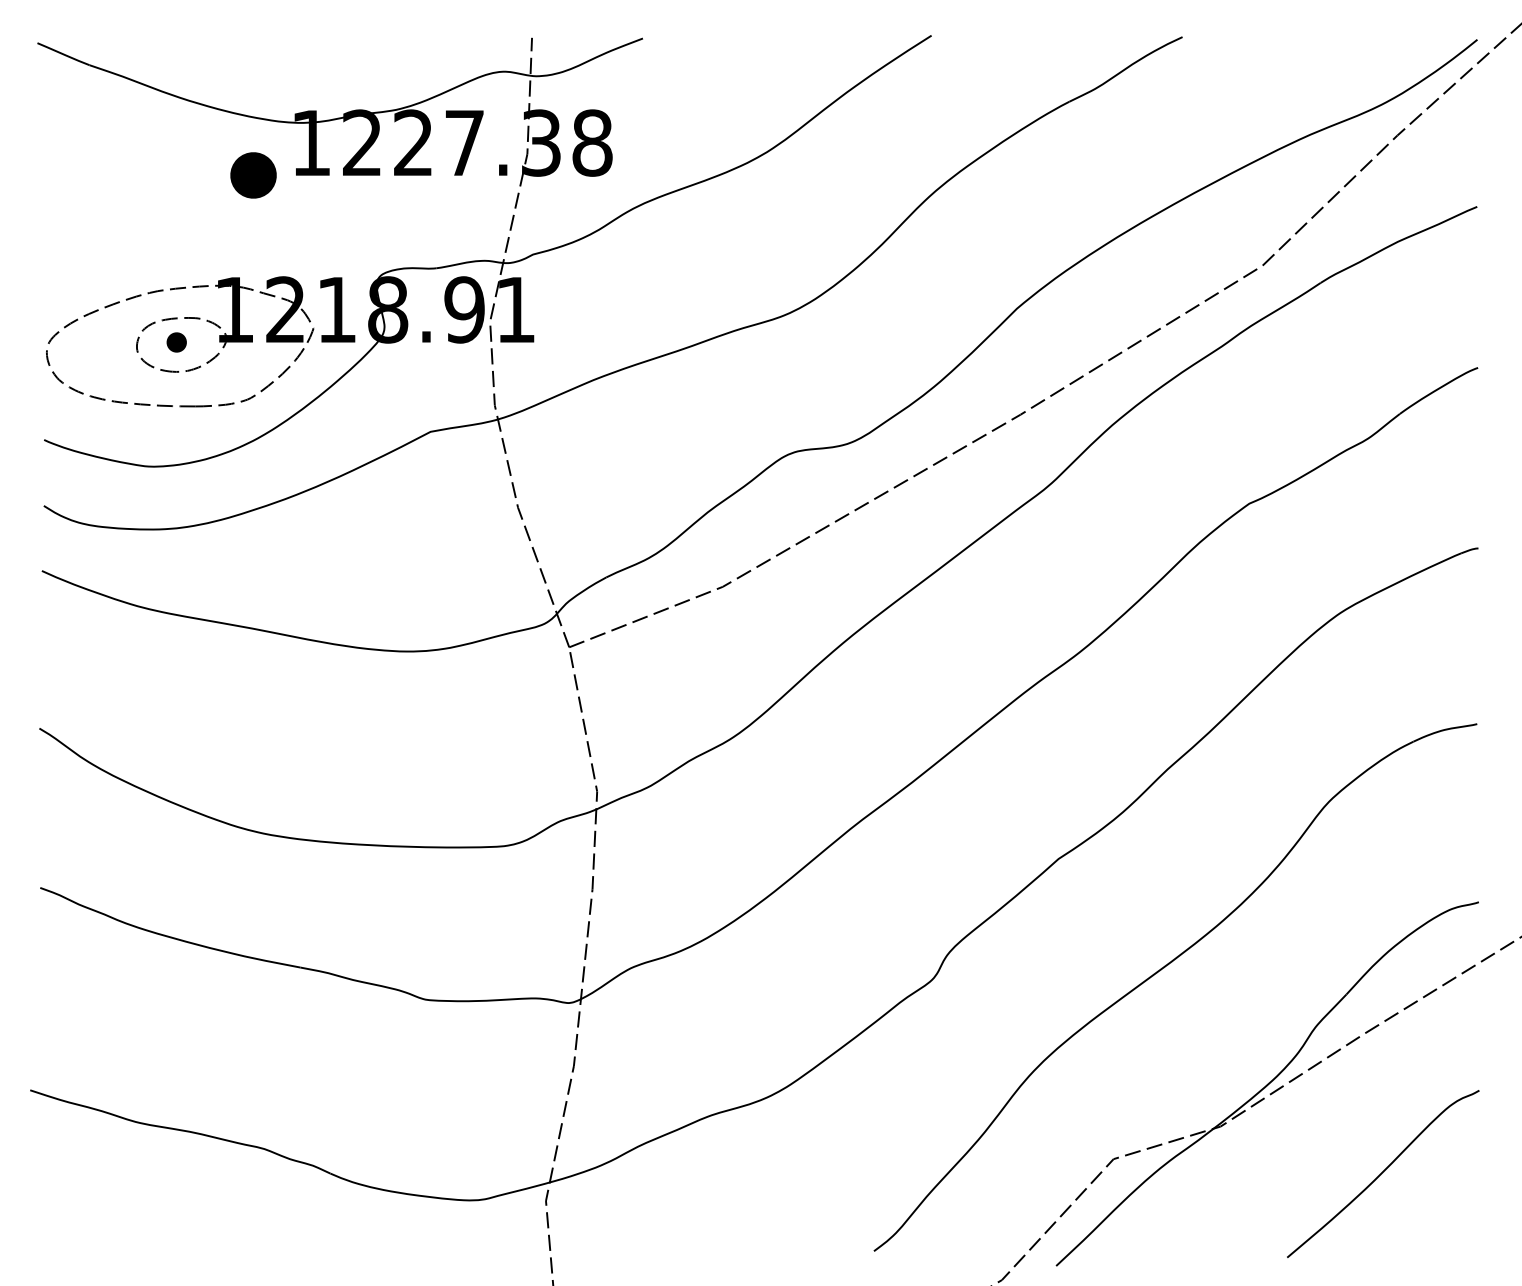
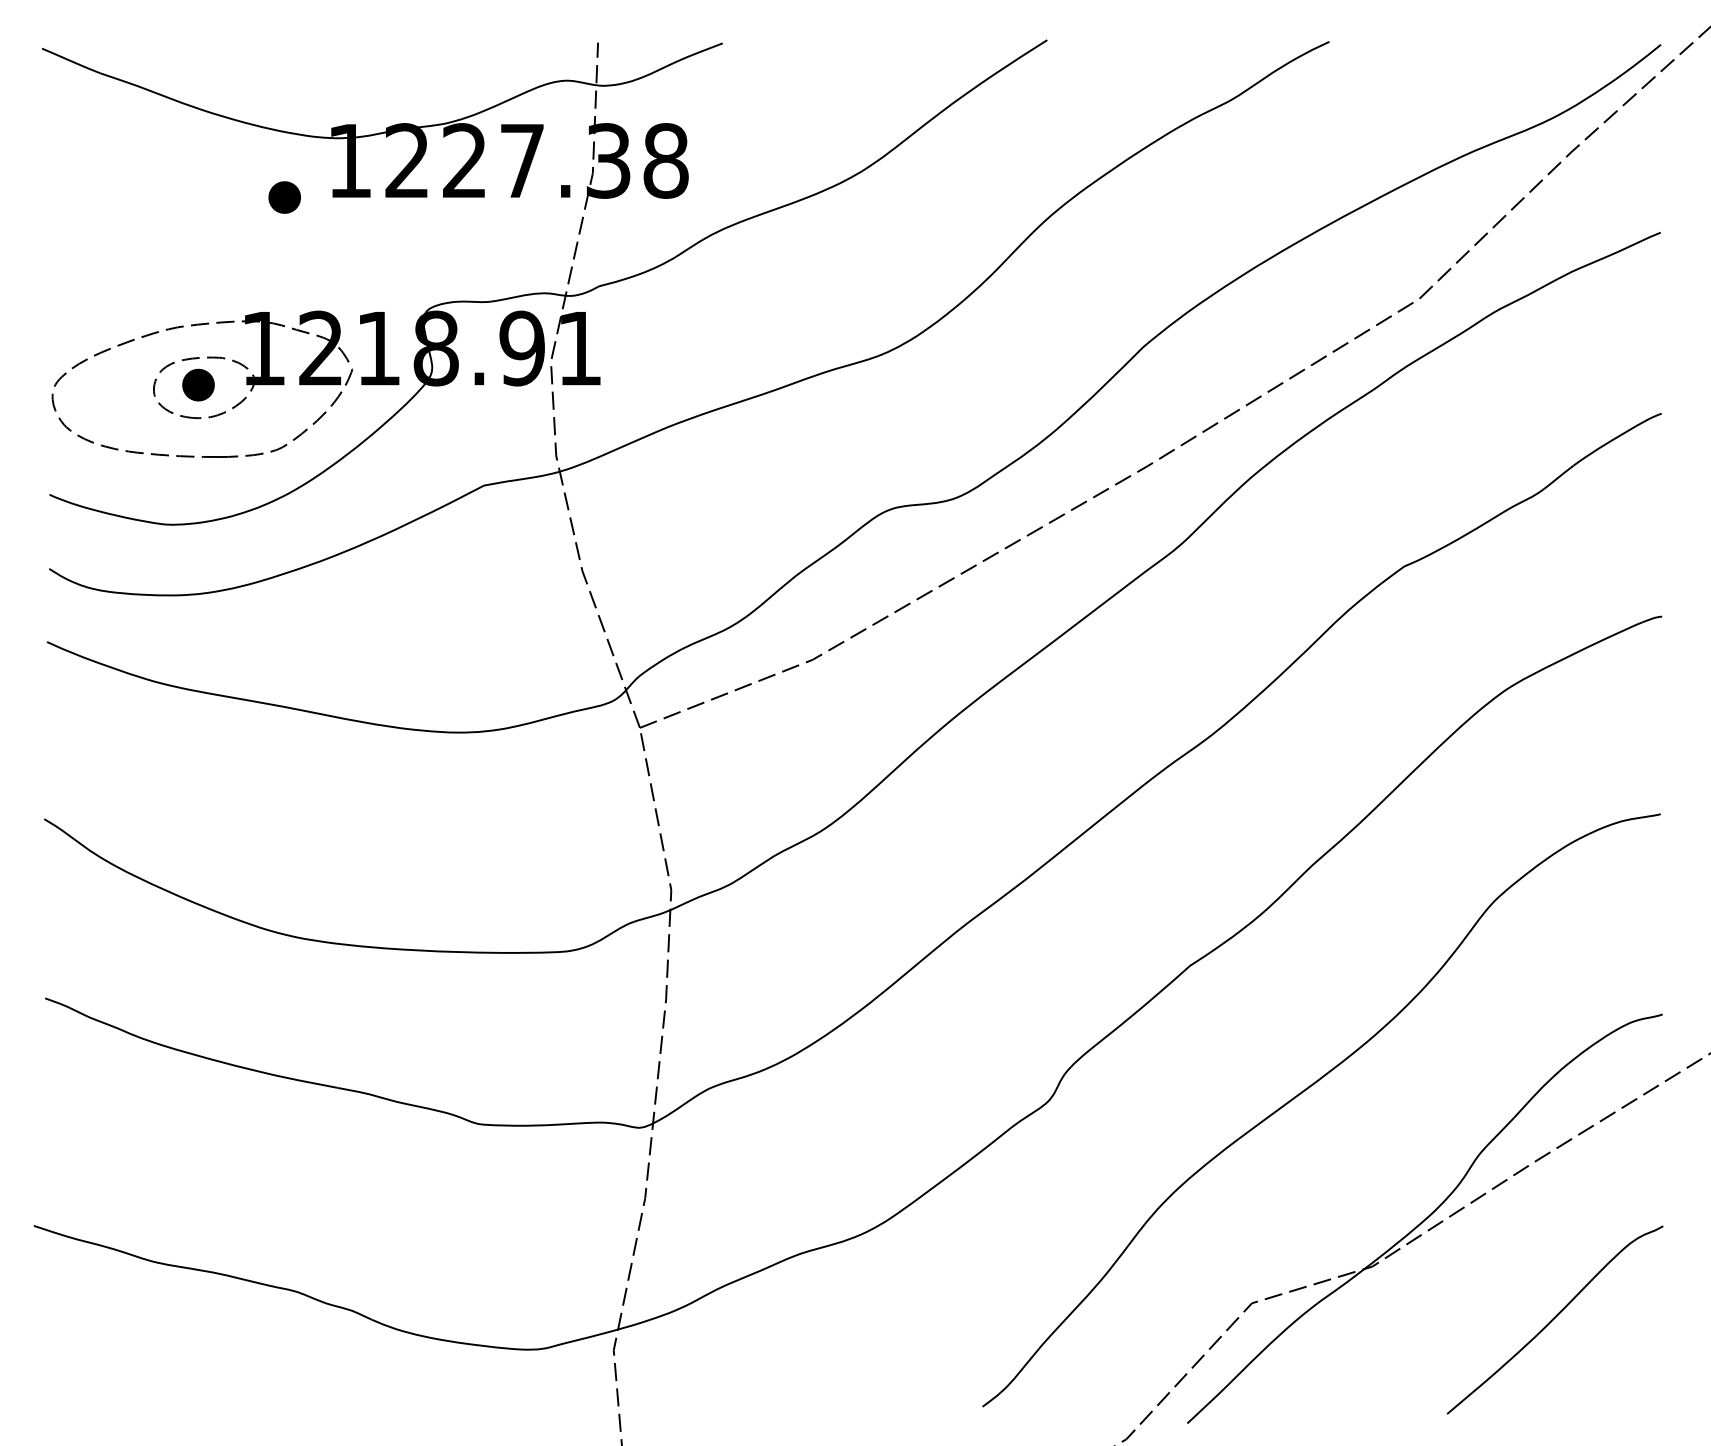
part: (252, 175) -> (283, 197), size x0.62
part: (176, 342) -> (198, 385), size x1.43

